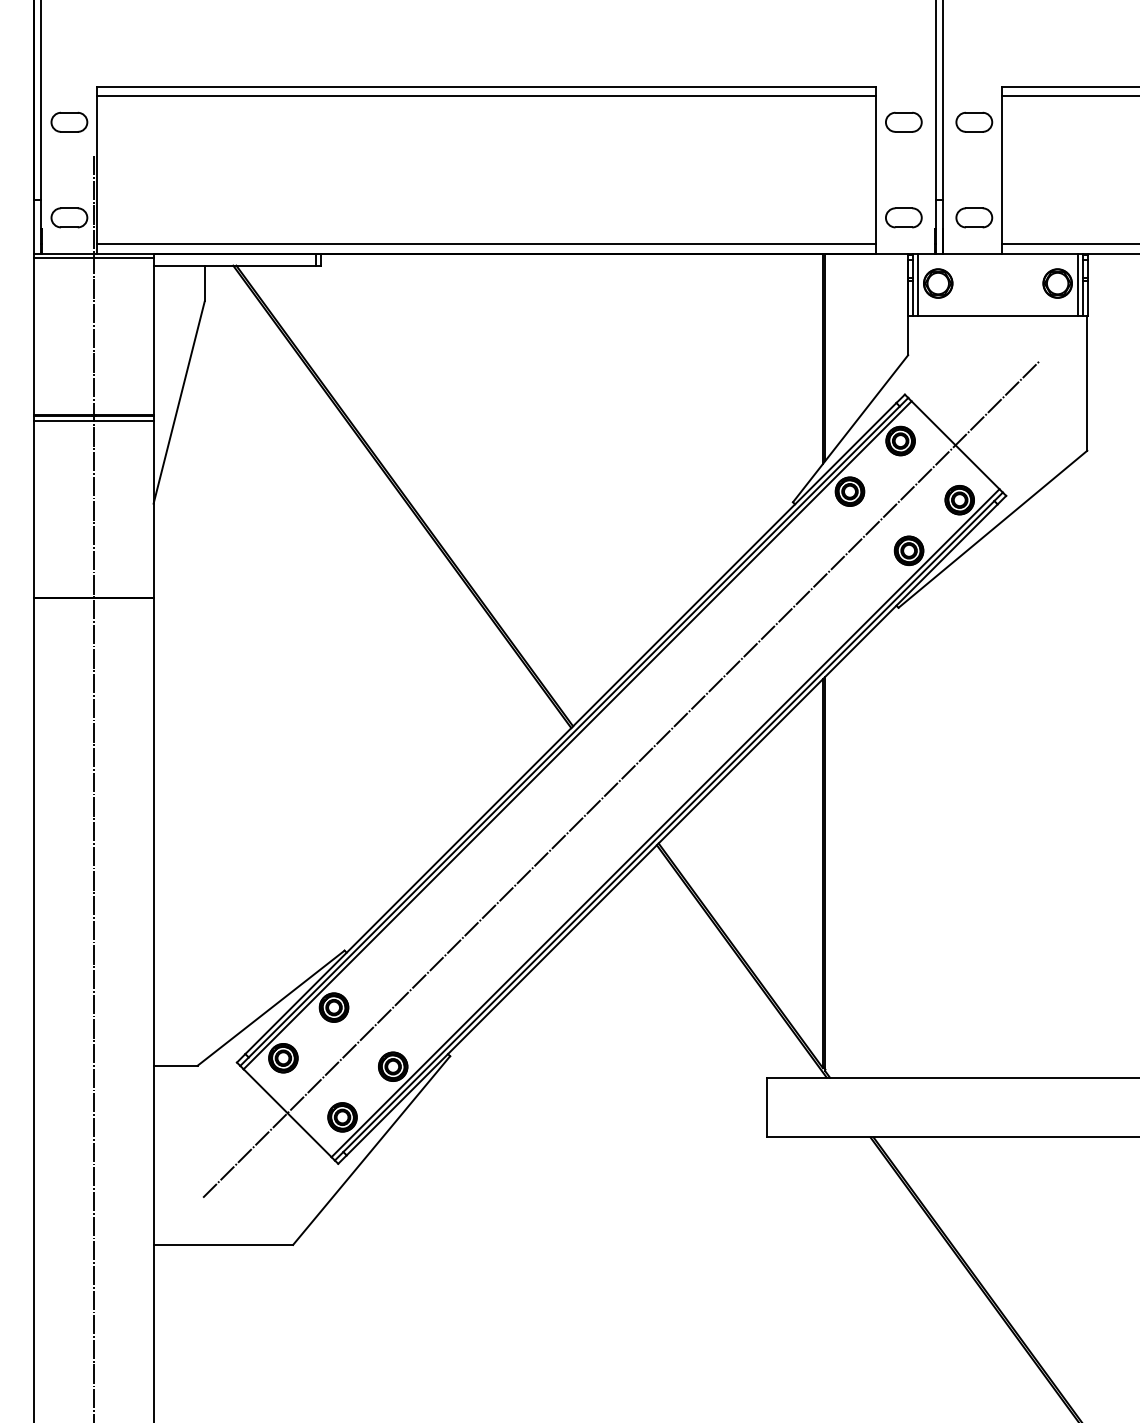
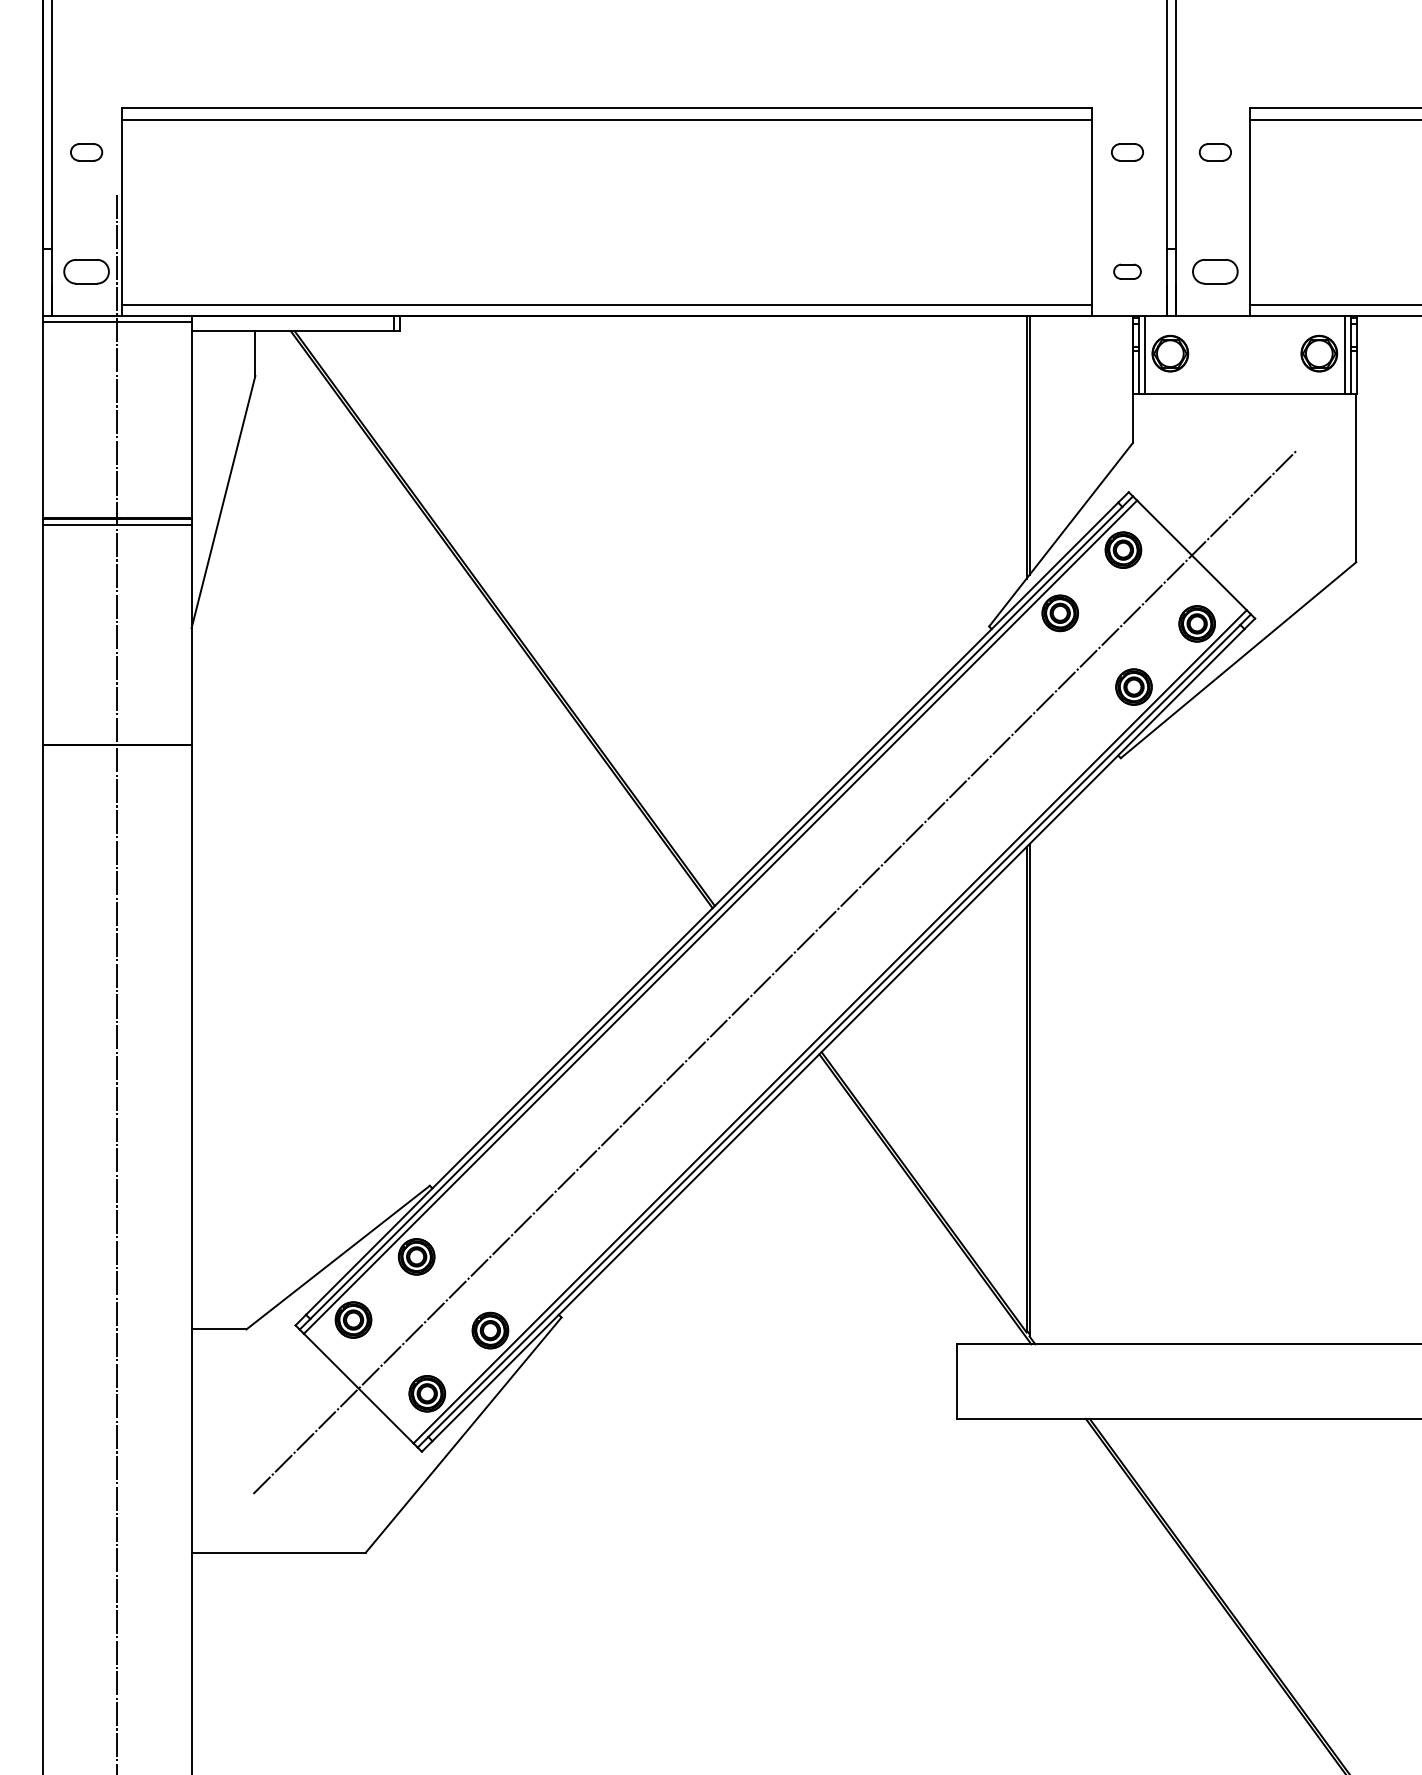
part: (69, 121) -> (86, 151), size x0.7
part: (903, 121) -> (1127, 151), size x0.7
part: (974, 121) -> (1215, 151), size x0.7
part: (903, 217) -> (1127, 271), size x0.6

